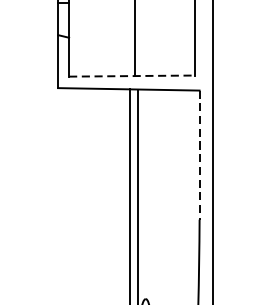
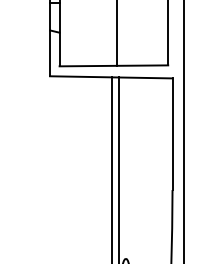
line: (132, 75) -> (114, 65), dashed -> solid
line: (199, 155) -> (172, 134), dashed -> solid

